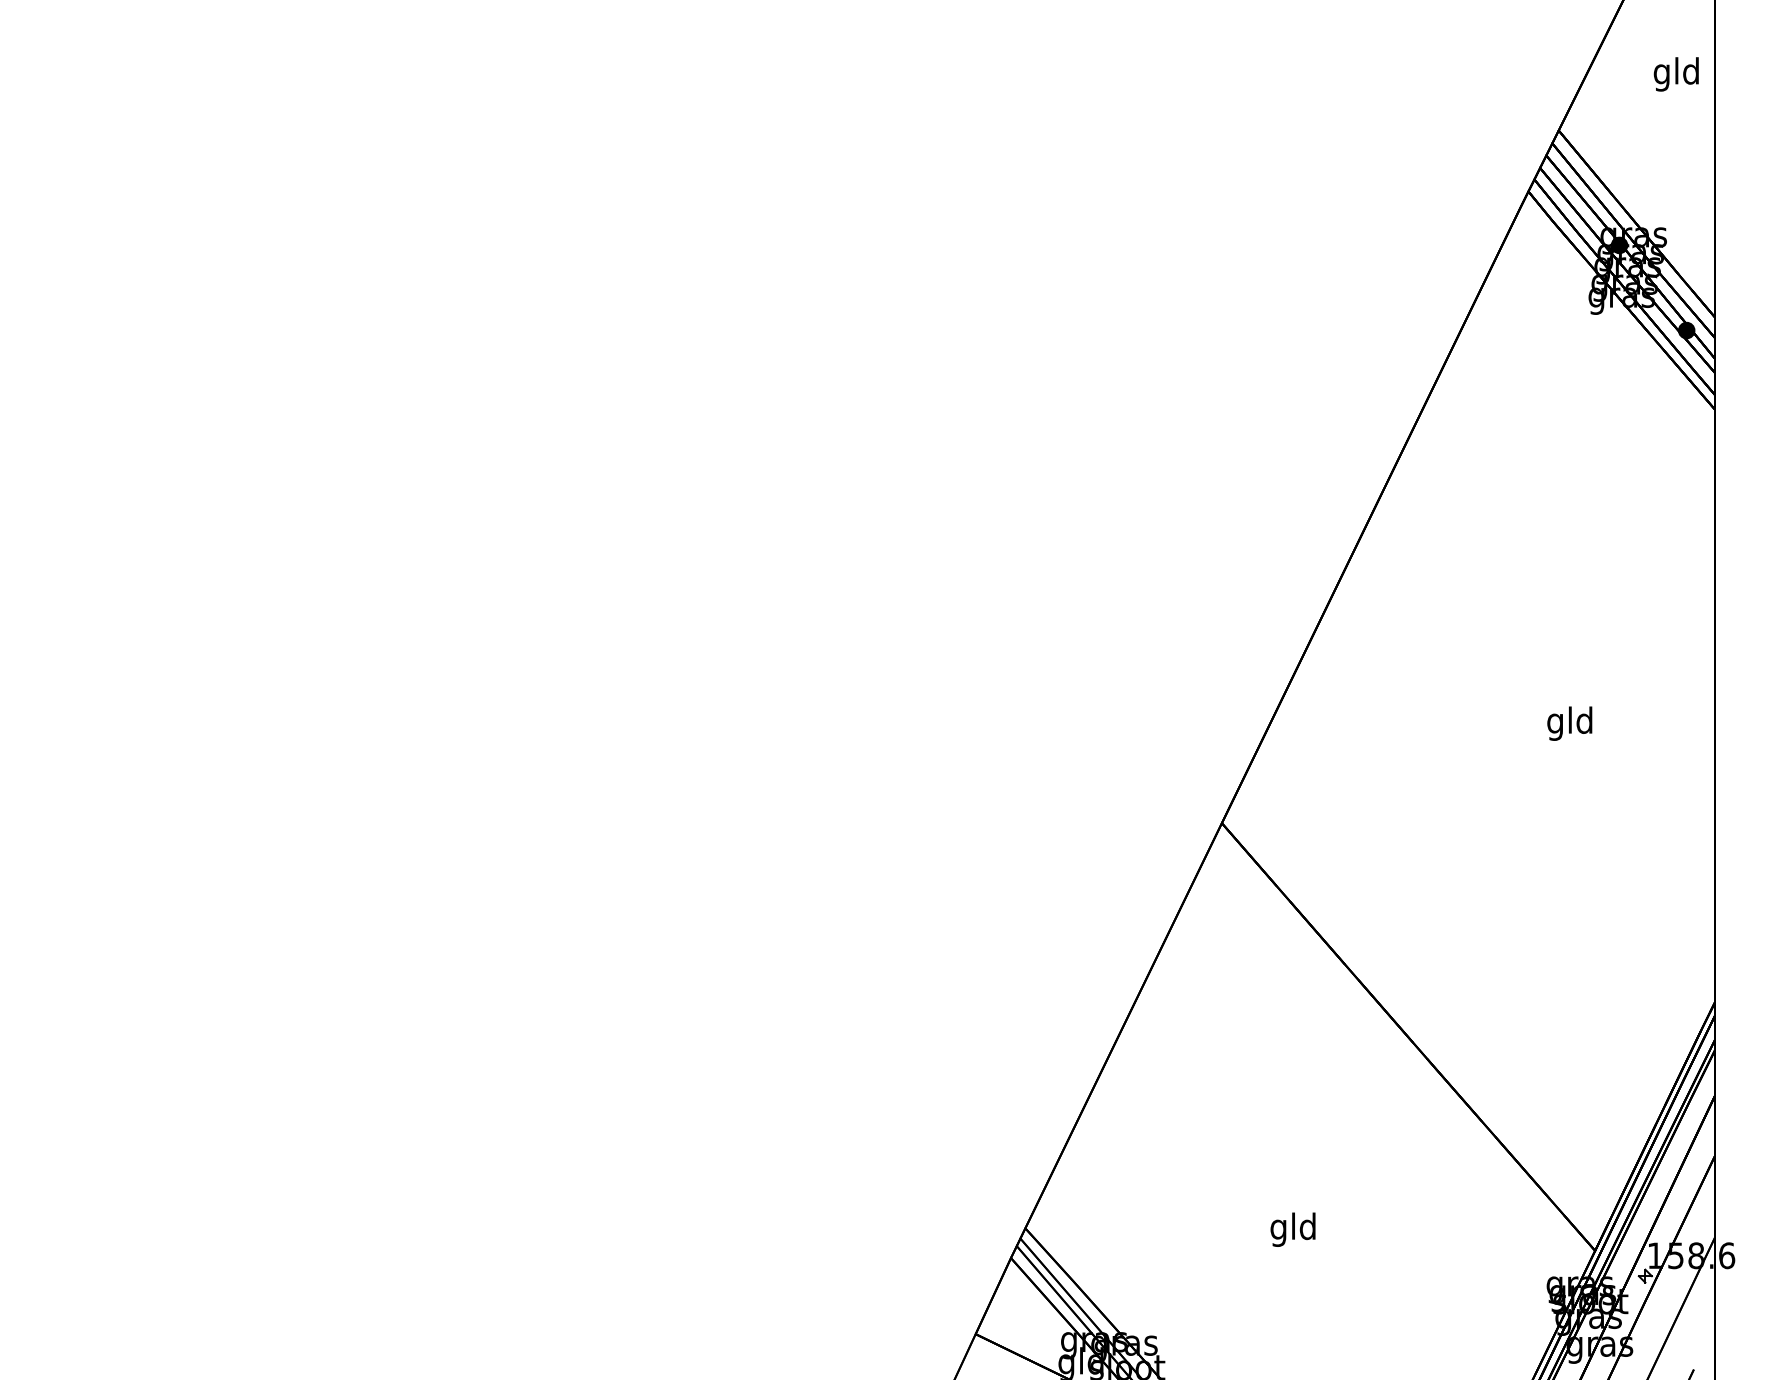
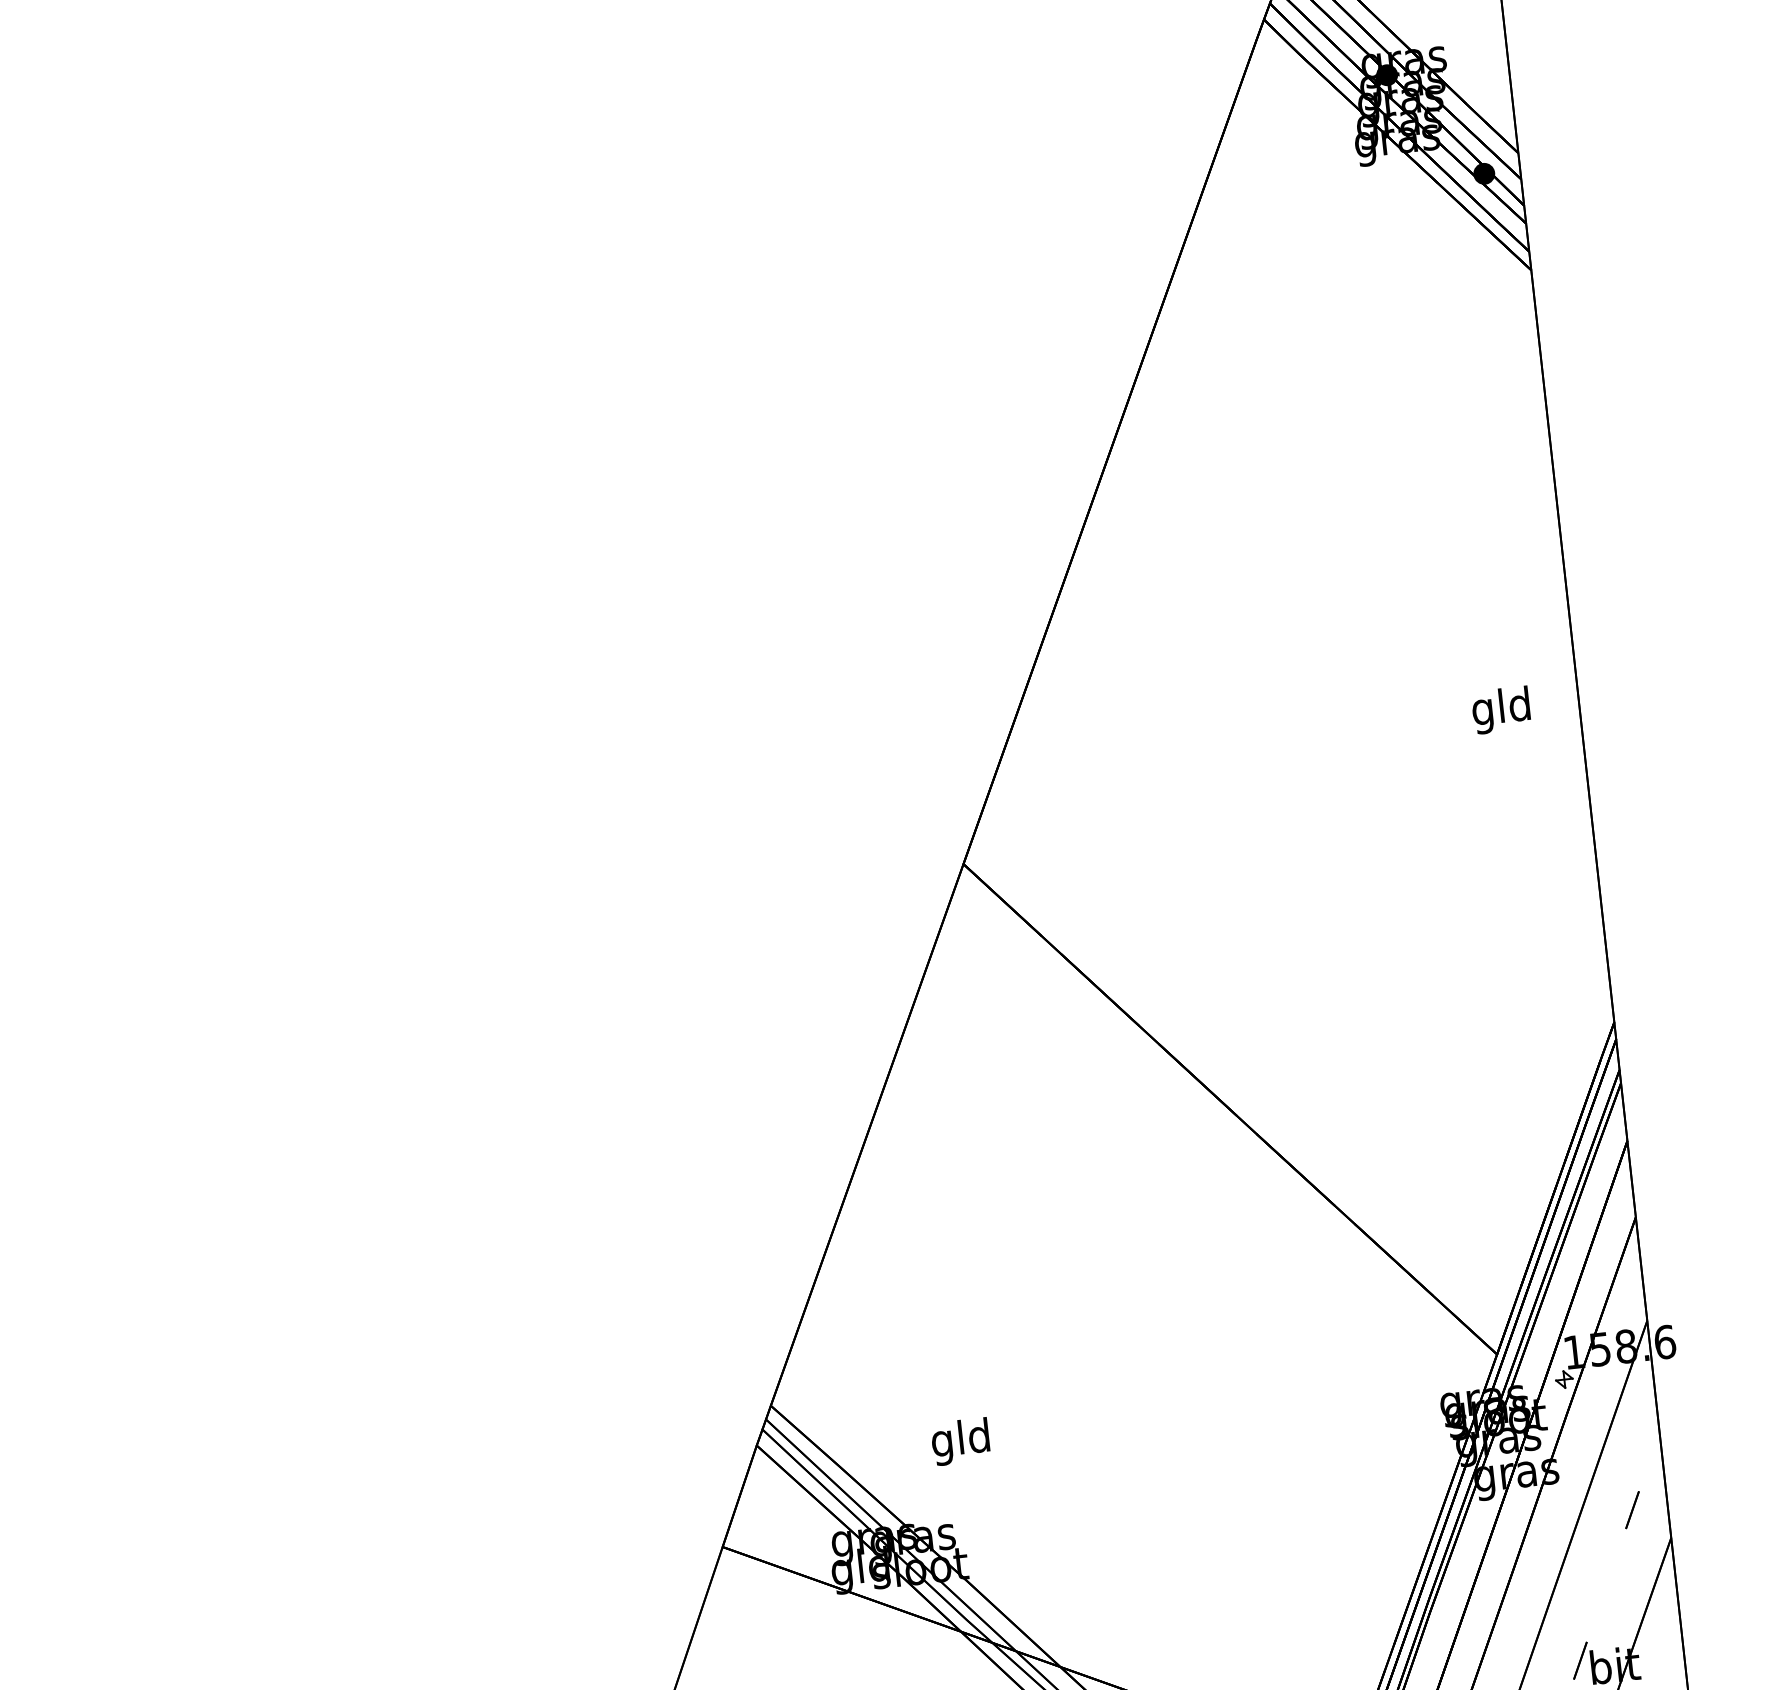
text: (1569, 723) -> (1500, 710), moved
text: (1292, 1229) -> (959, 1441), moved

